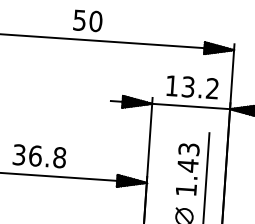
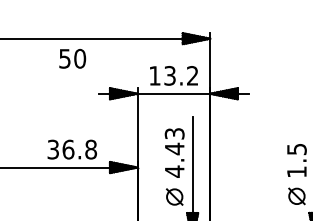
text: (87, 20) -> (72, 58), moved
text: (38, 156) -> (71, 149), moved
text: (186, 189) -> (174, 171), 1.43 -> 4.43

